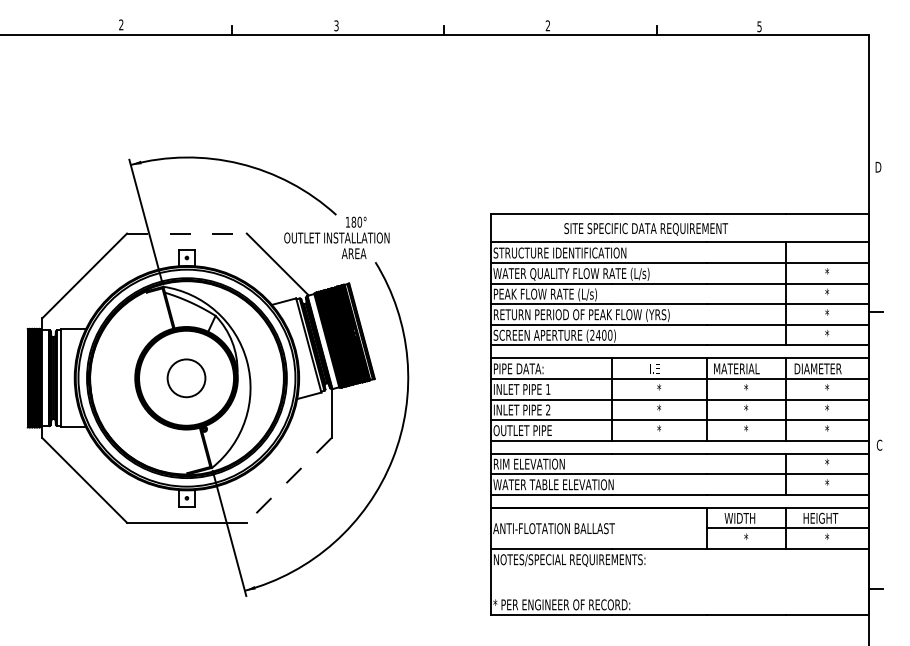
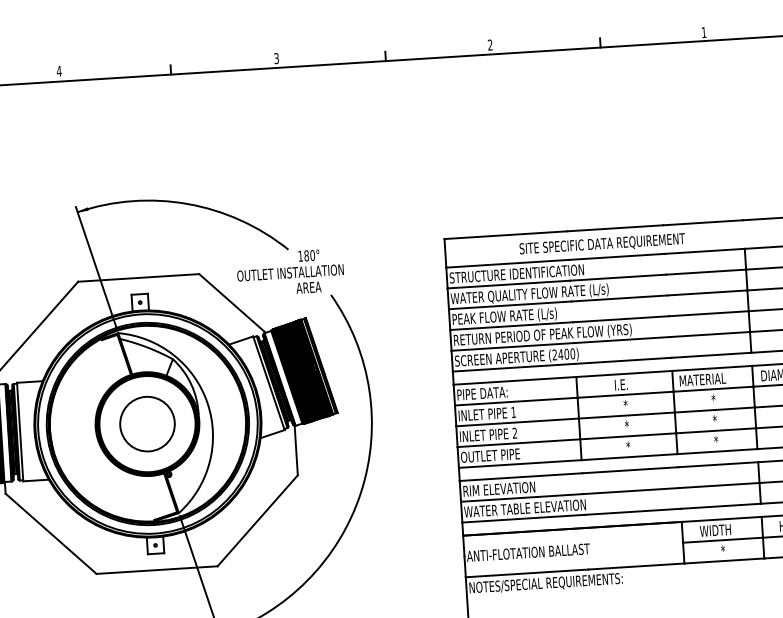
text: (120, 24) -> (58, 70), 2 -> 4
text: (759, 26) -> (704, 32), 5 -> 1
line: (186, 233) -> (138, 277), dashed -> solid
circle: (186, 378) -> (147, 424), size x1.43
line: (289, 480) -> (258, 520), dashed -> solid

